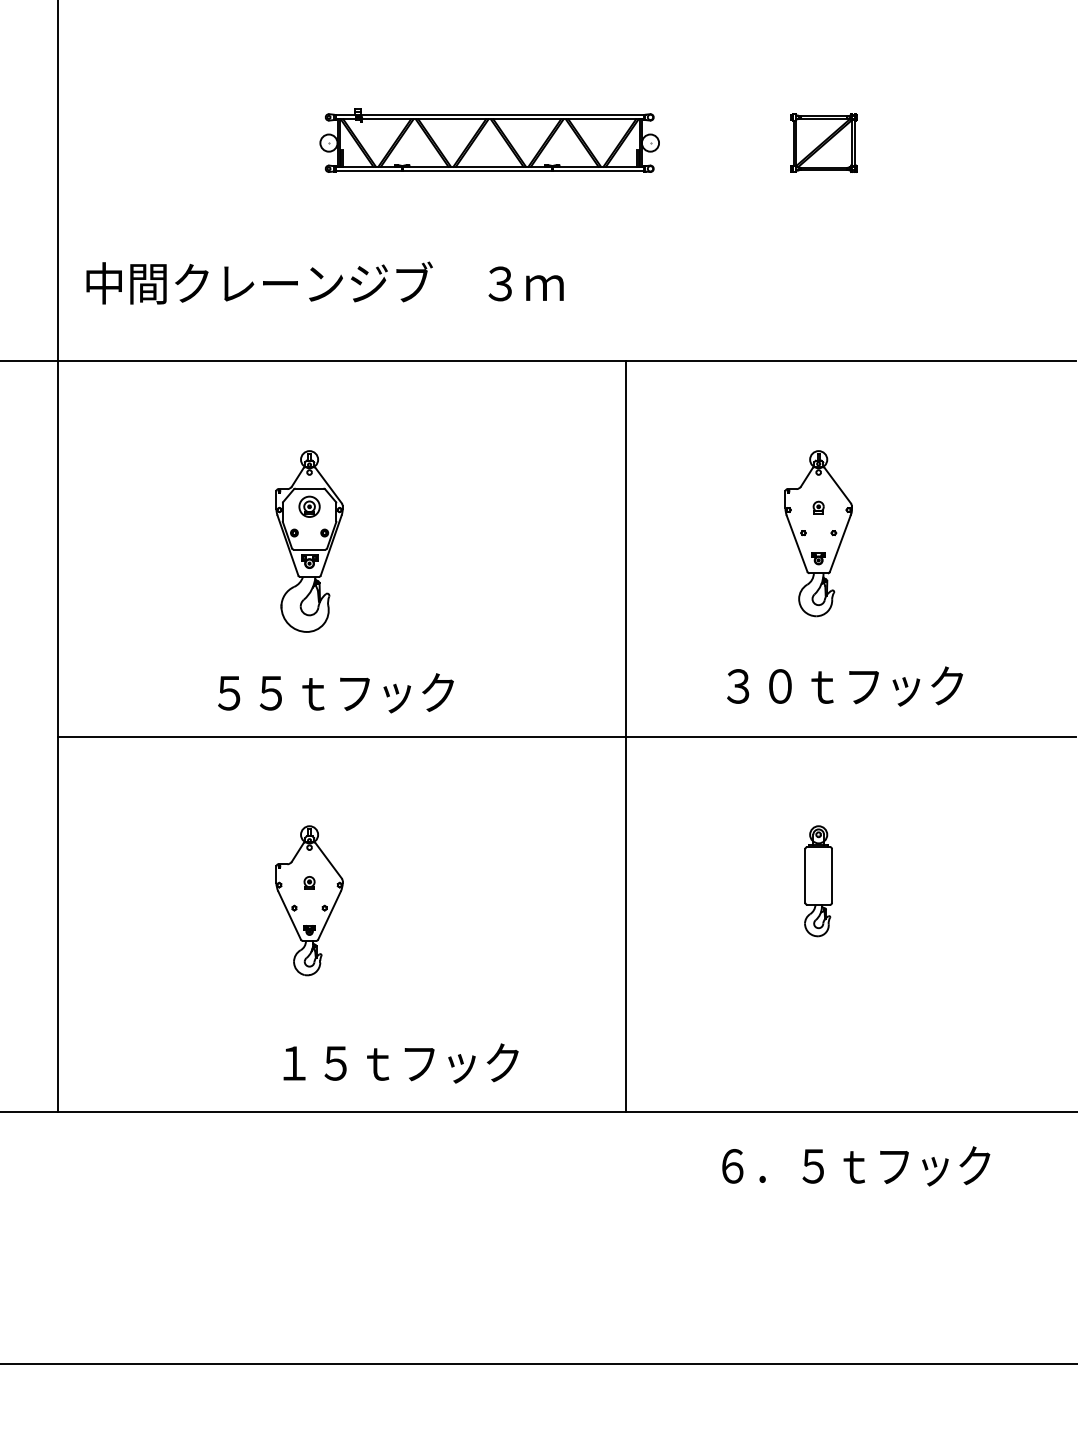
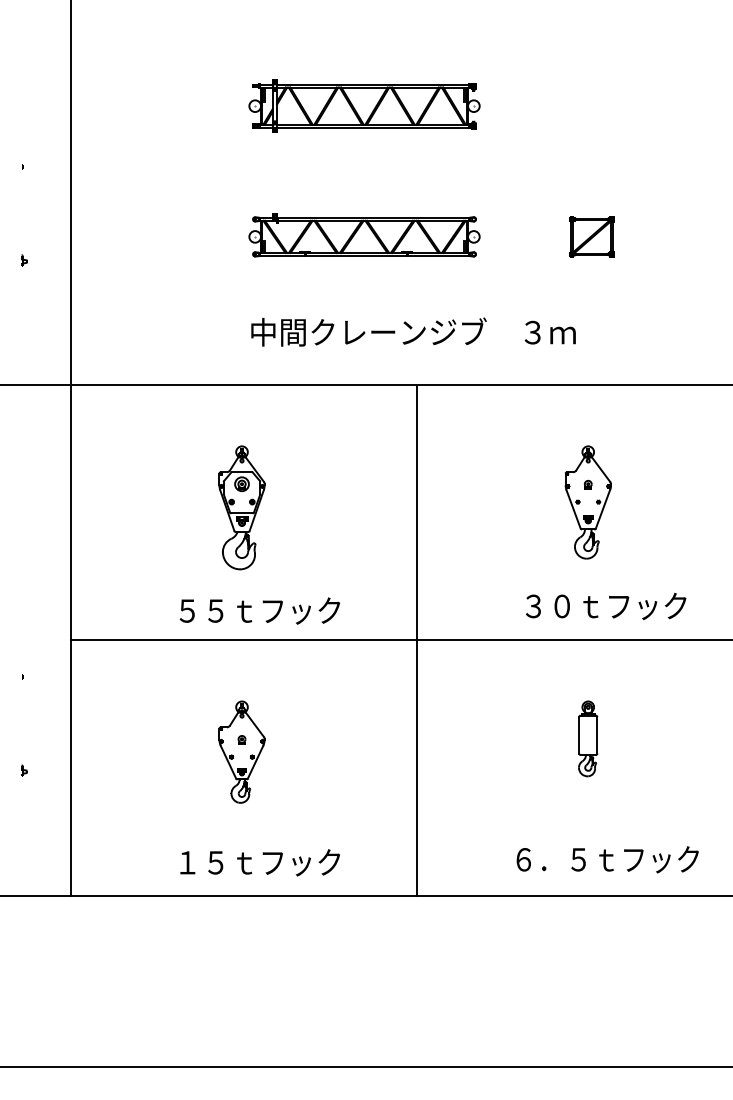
text: (324, 282) -> (413, 331), moved
line: (624, 736) -> (416, 640), moved
text: (401, 1062) -> (260, 862), moved
text: (855, 1165) -> (607, 859), moved

